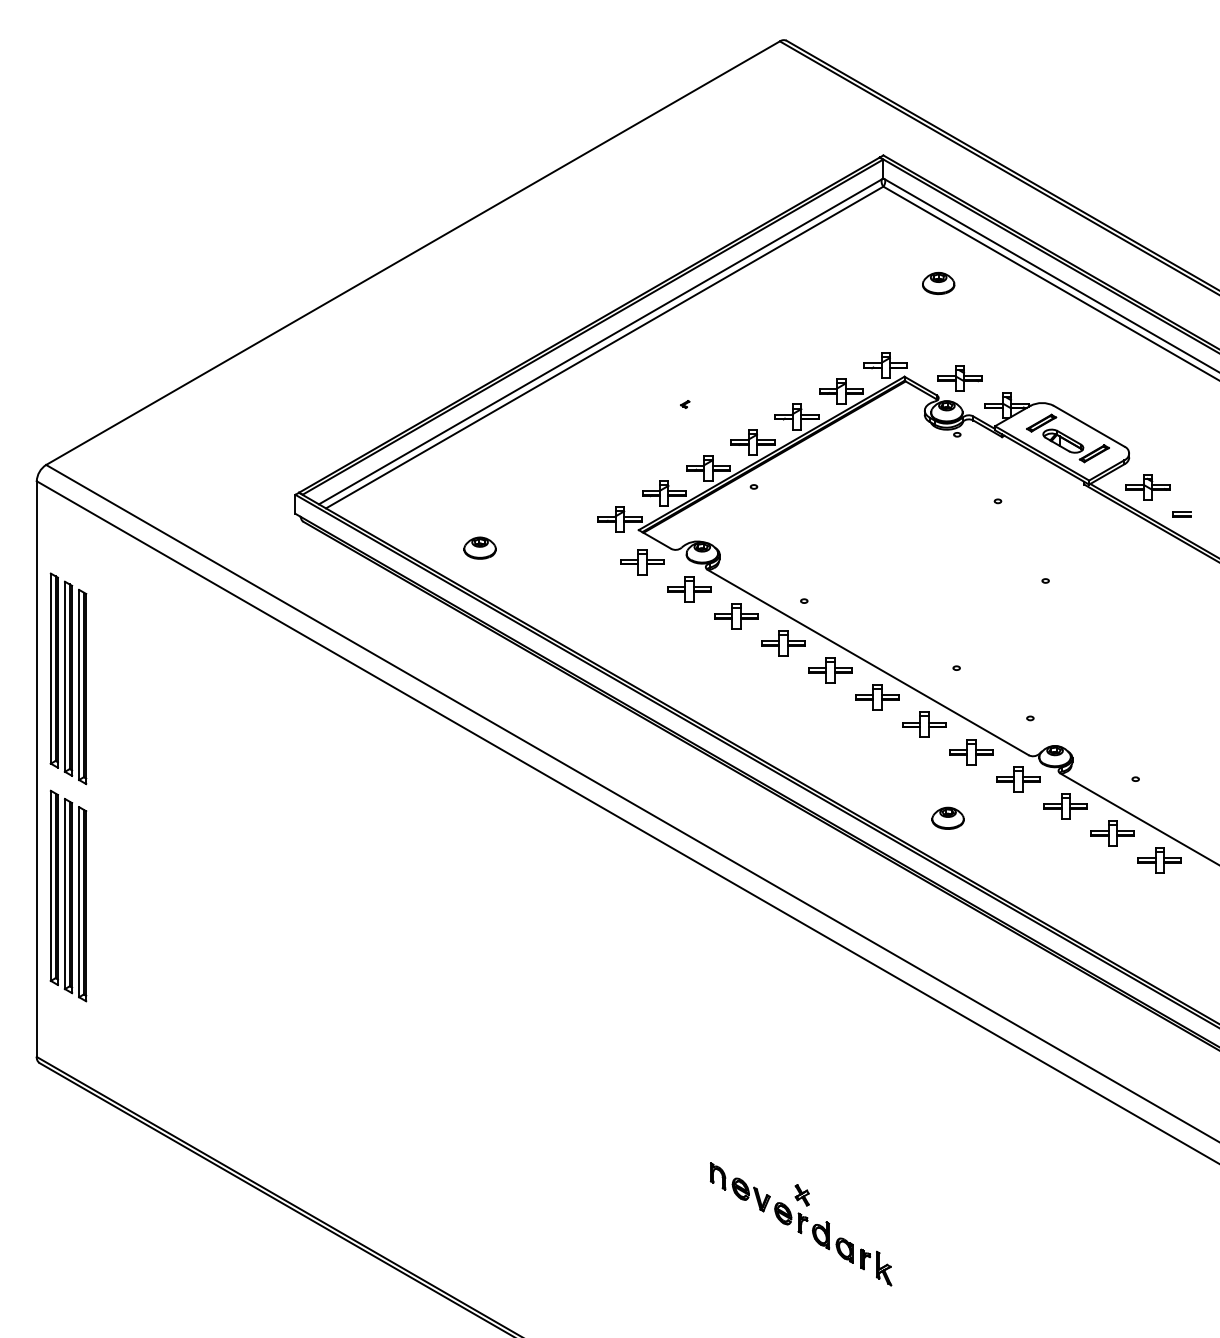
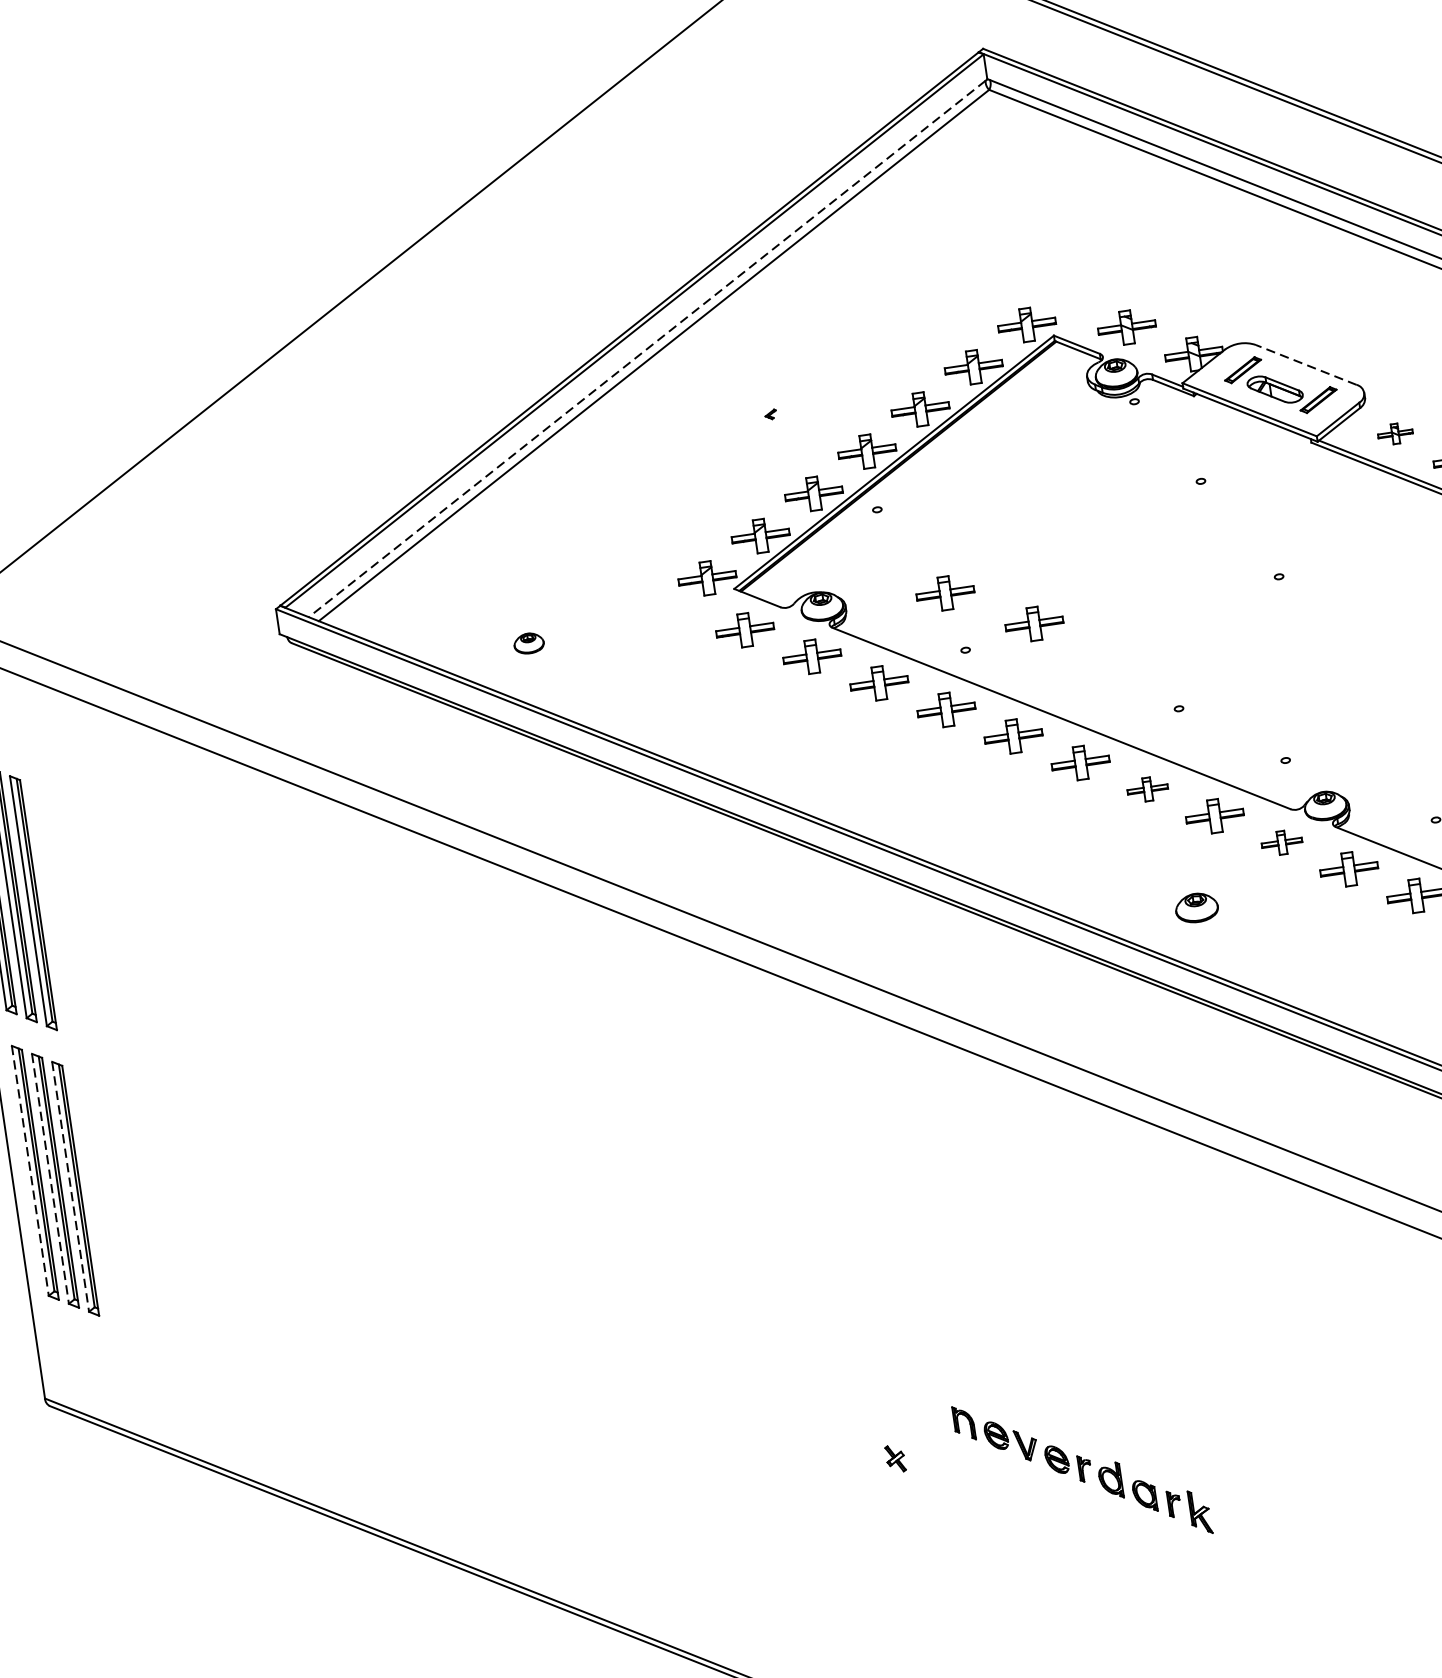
part: (938, 282) -> (1080, 205), removed
line: (600, 341) -> (647, 348), solid -> dashed
line: (1089, 426) -> (1306, 365), solid -> dashed
part: (1147, 487) -> (1394, 434), size x0.6
part: (479, 547) -> (528, 642), size x0.7
part: (795, 556) -> (945, 593), added
part: (858, 589) -> (1034, 624), added
part: (924, 724) -> (1147, 789), size x0.7
part: (1018, 779) -> (1281, 843), size x0.7
line: (50, 886) -> (29, 1171), solid -> dashed
line: (64, 894) -> (49, 1179), solid -> dashed
line: (79, 902) -> (71, 1187), solid -> dashed
part: (801, 1195) -> (894, 1459), moved

